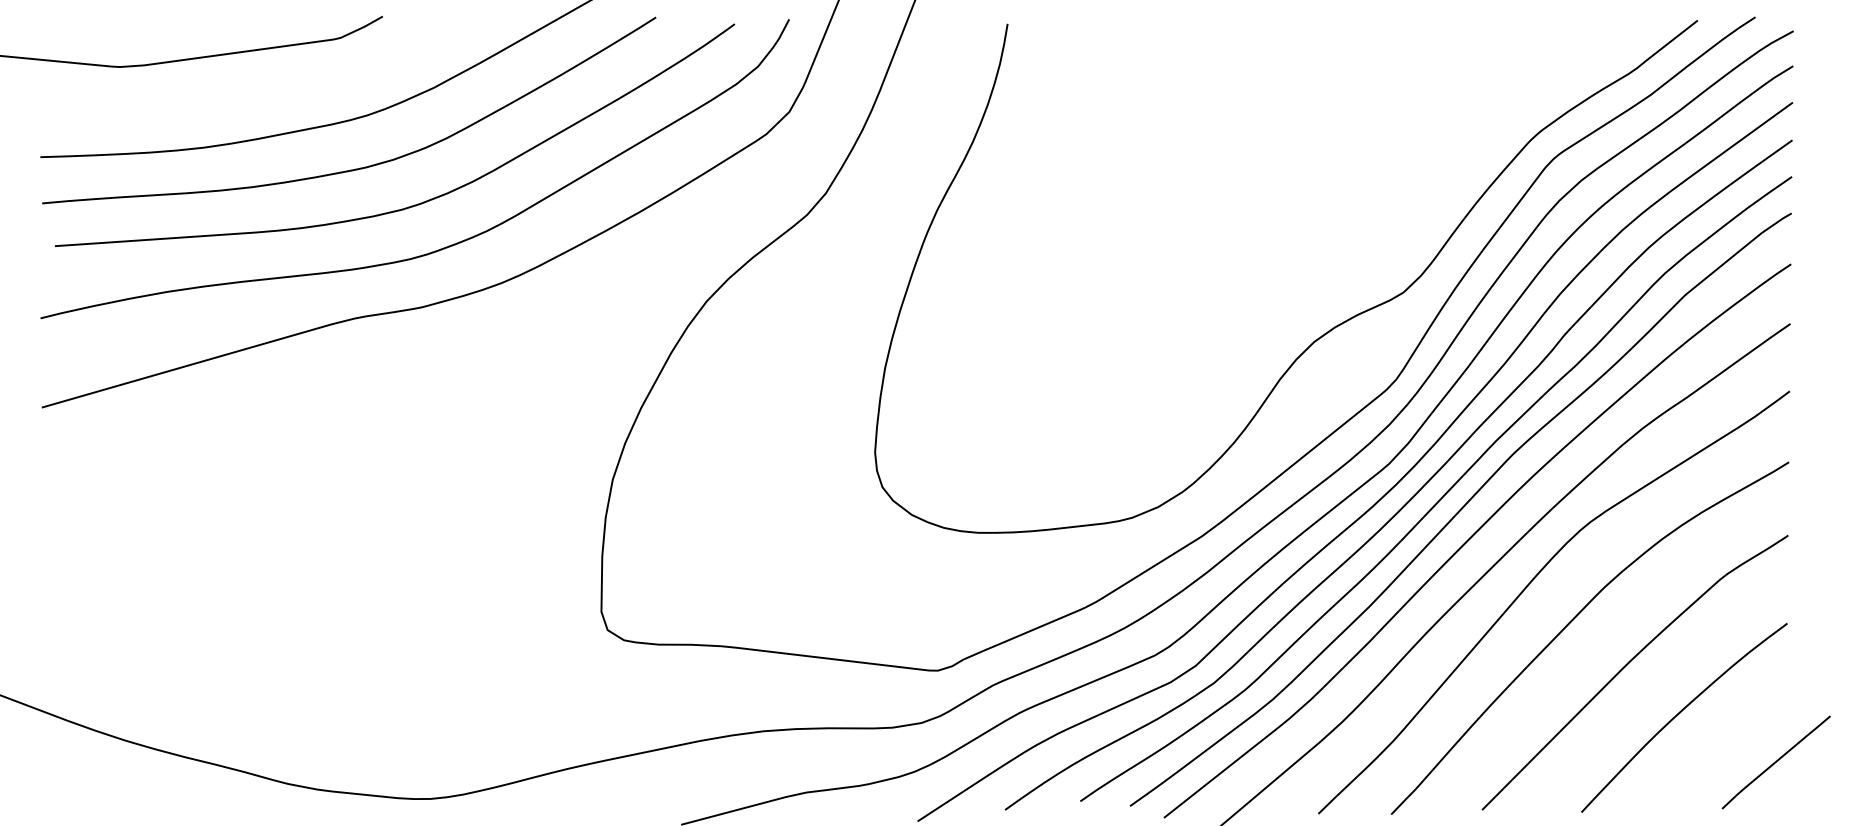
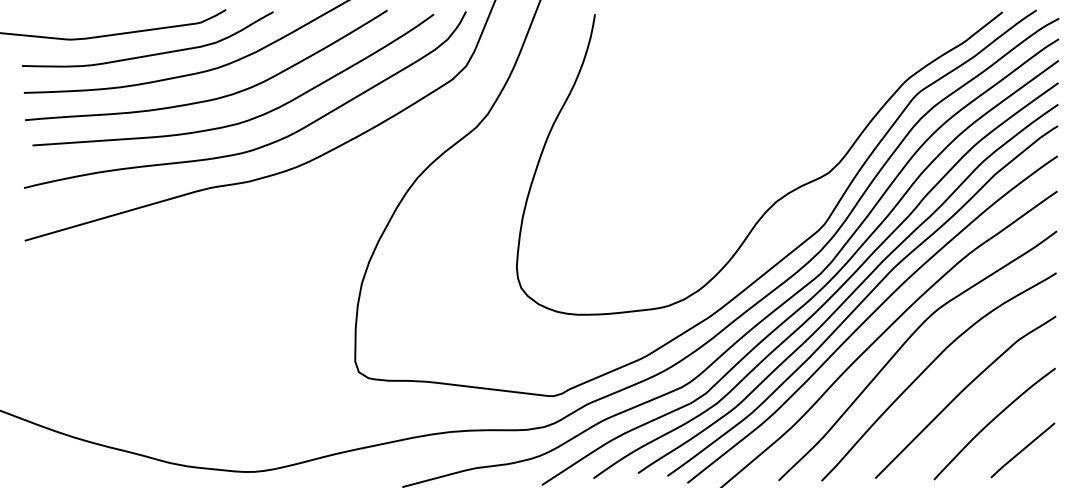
curve: (251, 92) -> (148, 54), added
line: (1775, 762) -> (1022, 450), moved

